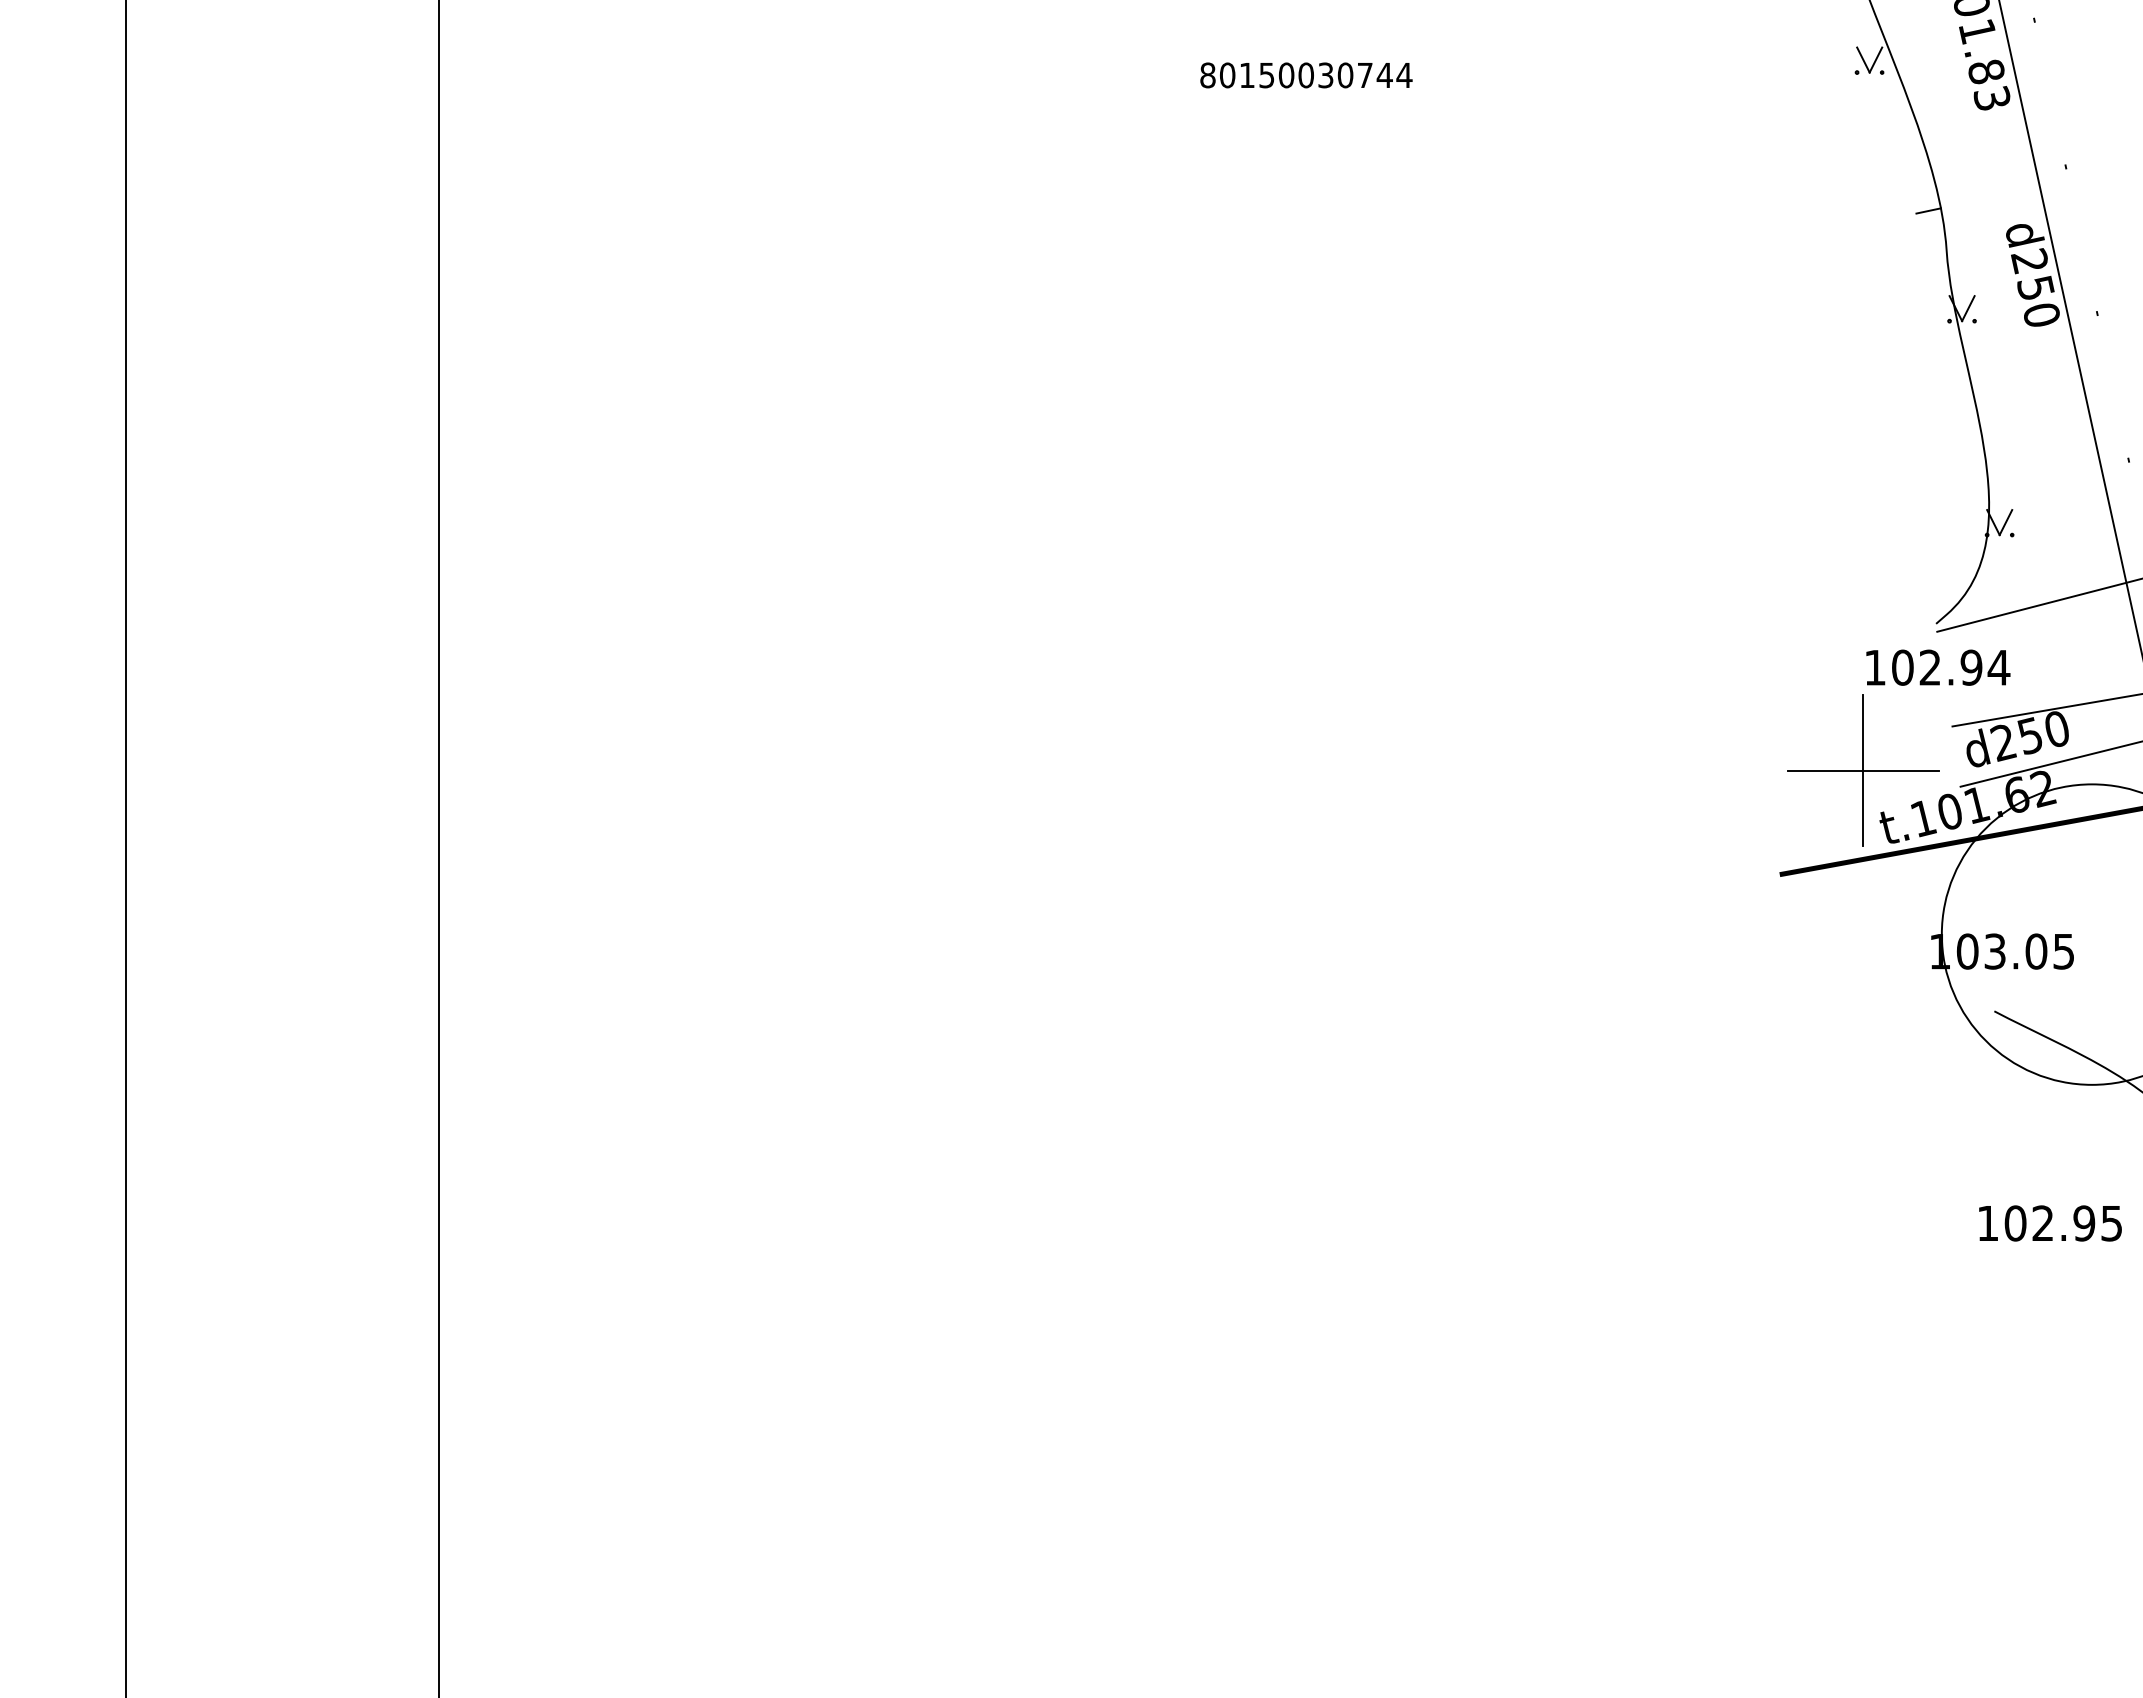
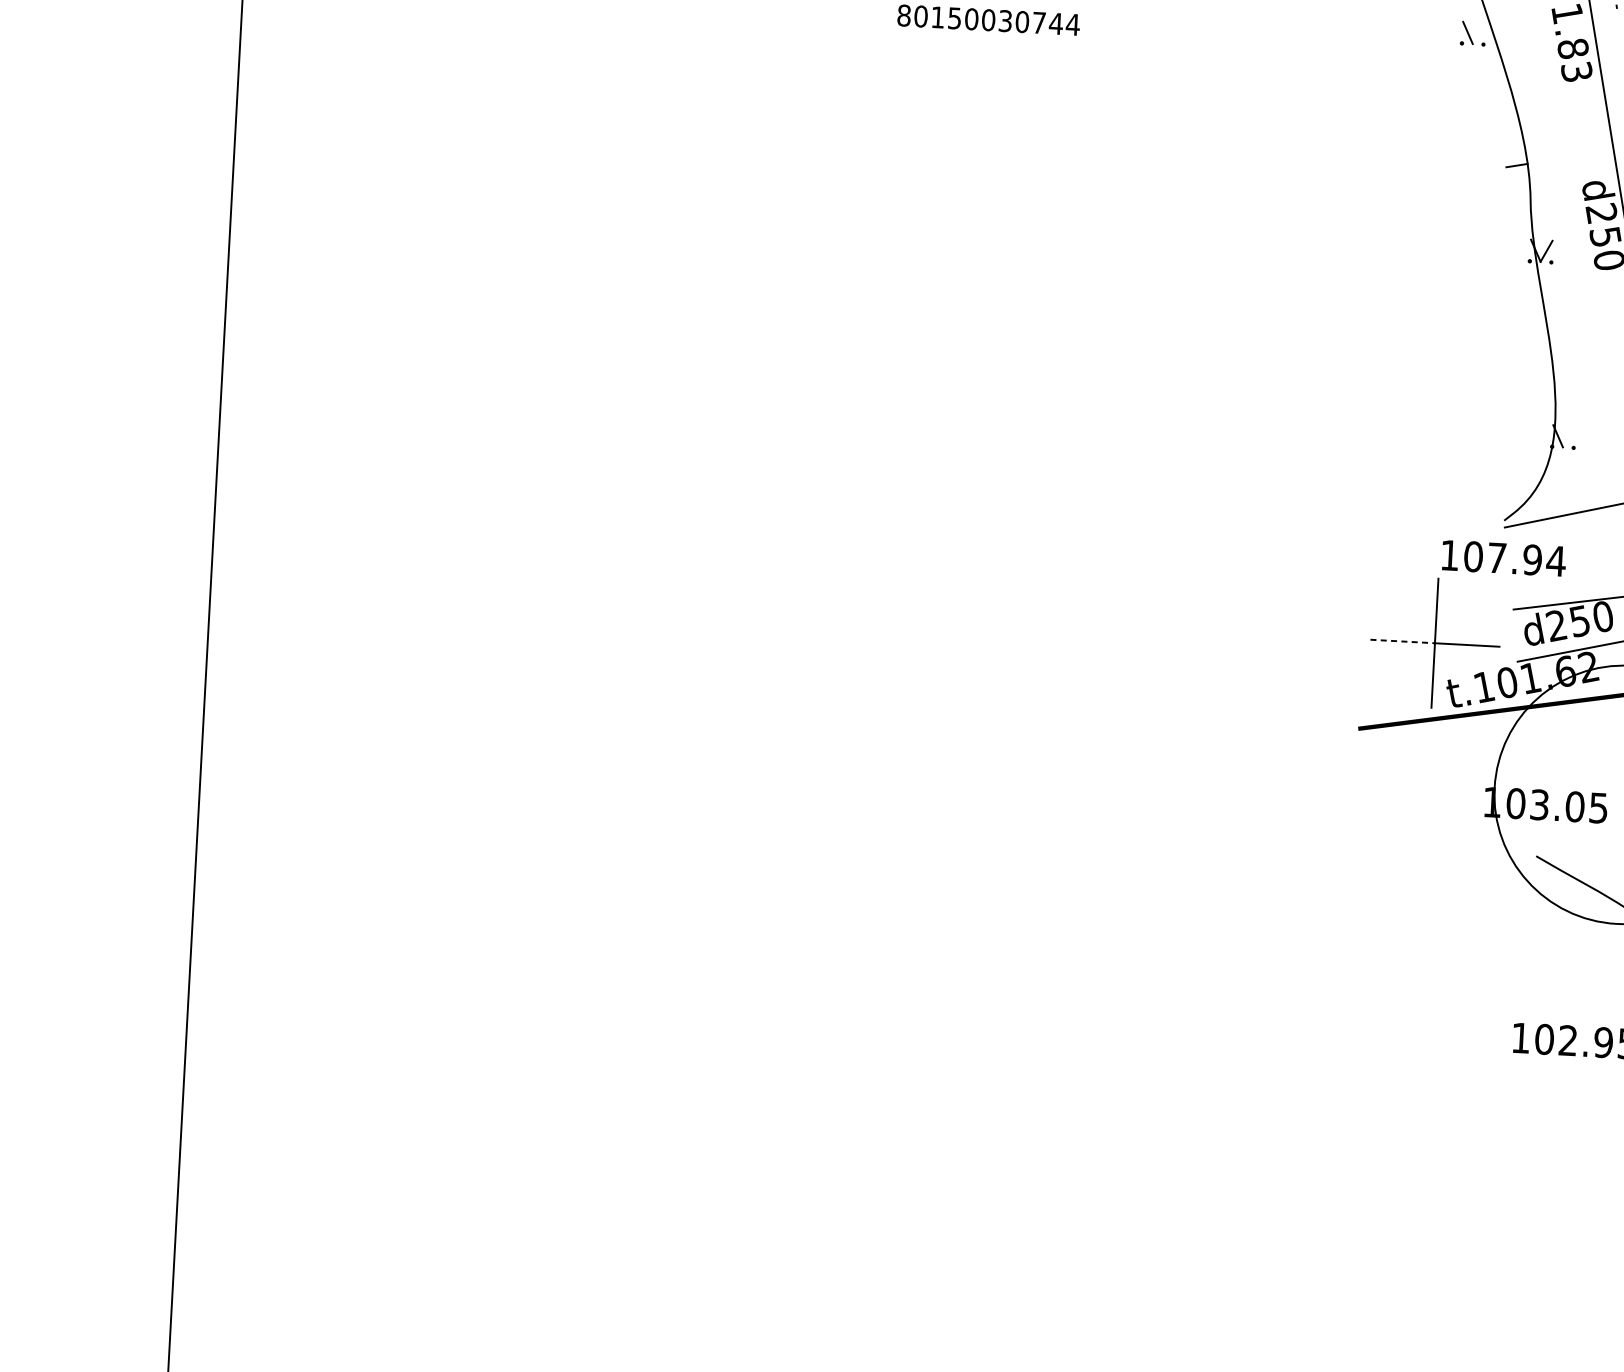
line: (1875, 59) -> (1478, 33), removed
line: (2005, 522) -> (1568, 436), removed
text: (1929, 667) -> (1496, 557), 102.94 -> 107.94
line: (1825, 770) -> (1402, 641), solid -> dashed

